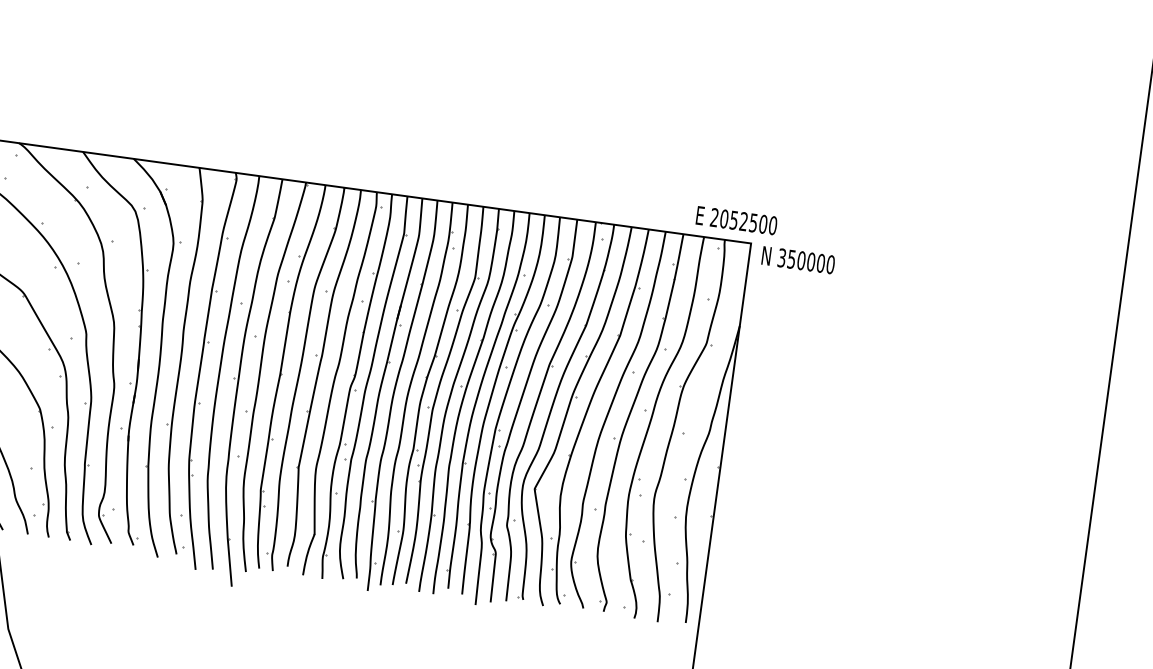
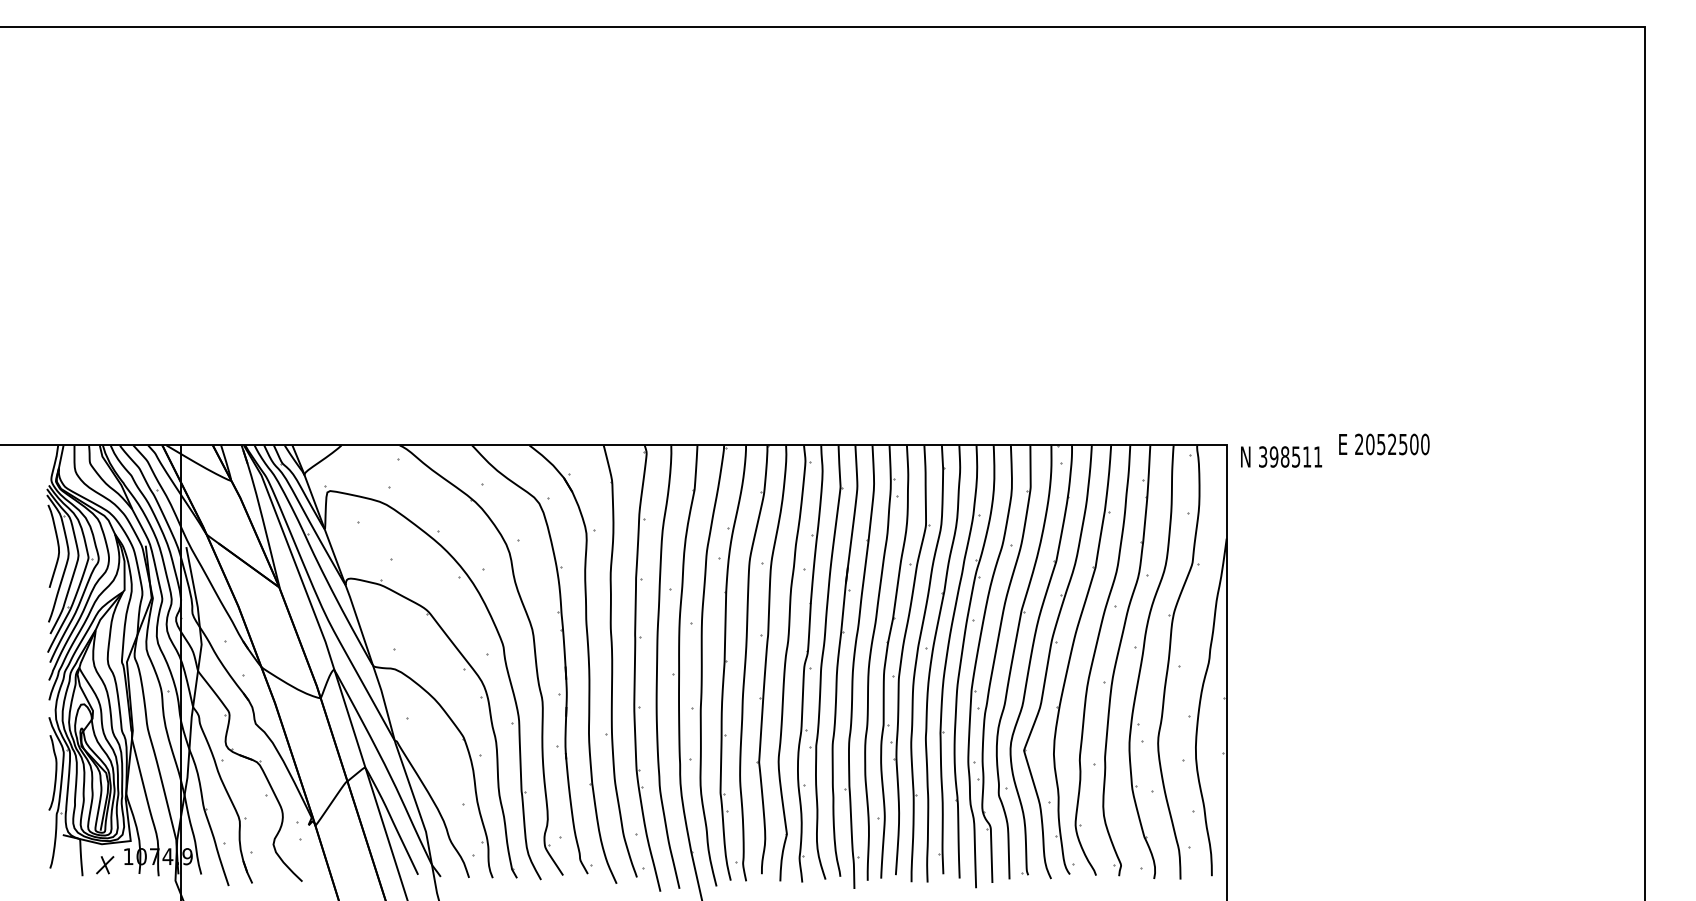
text: (736, 220) -> (1384, 444), moved
text: (810, 261) -> (1295, 456), 350000 -> 398511

